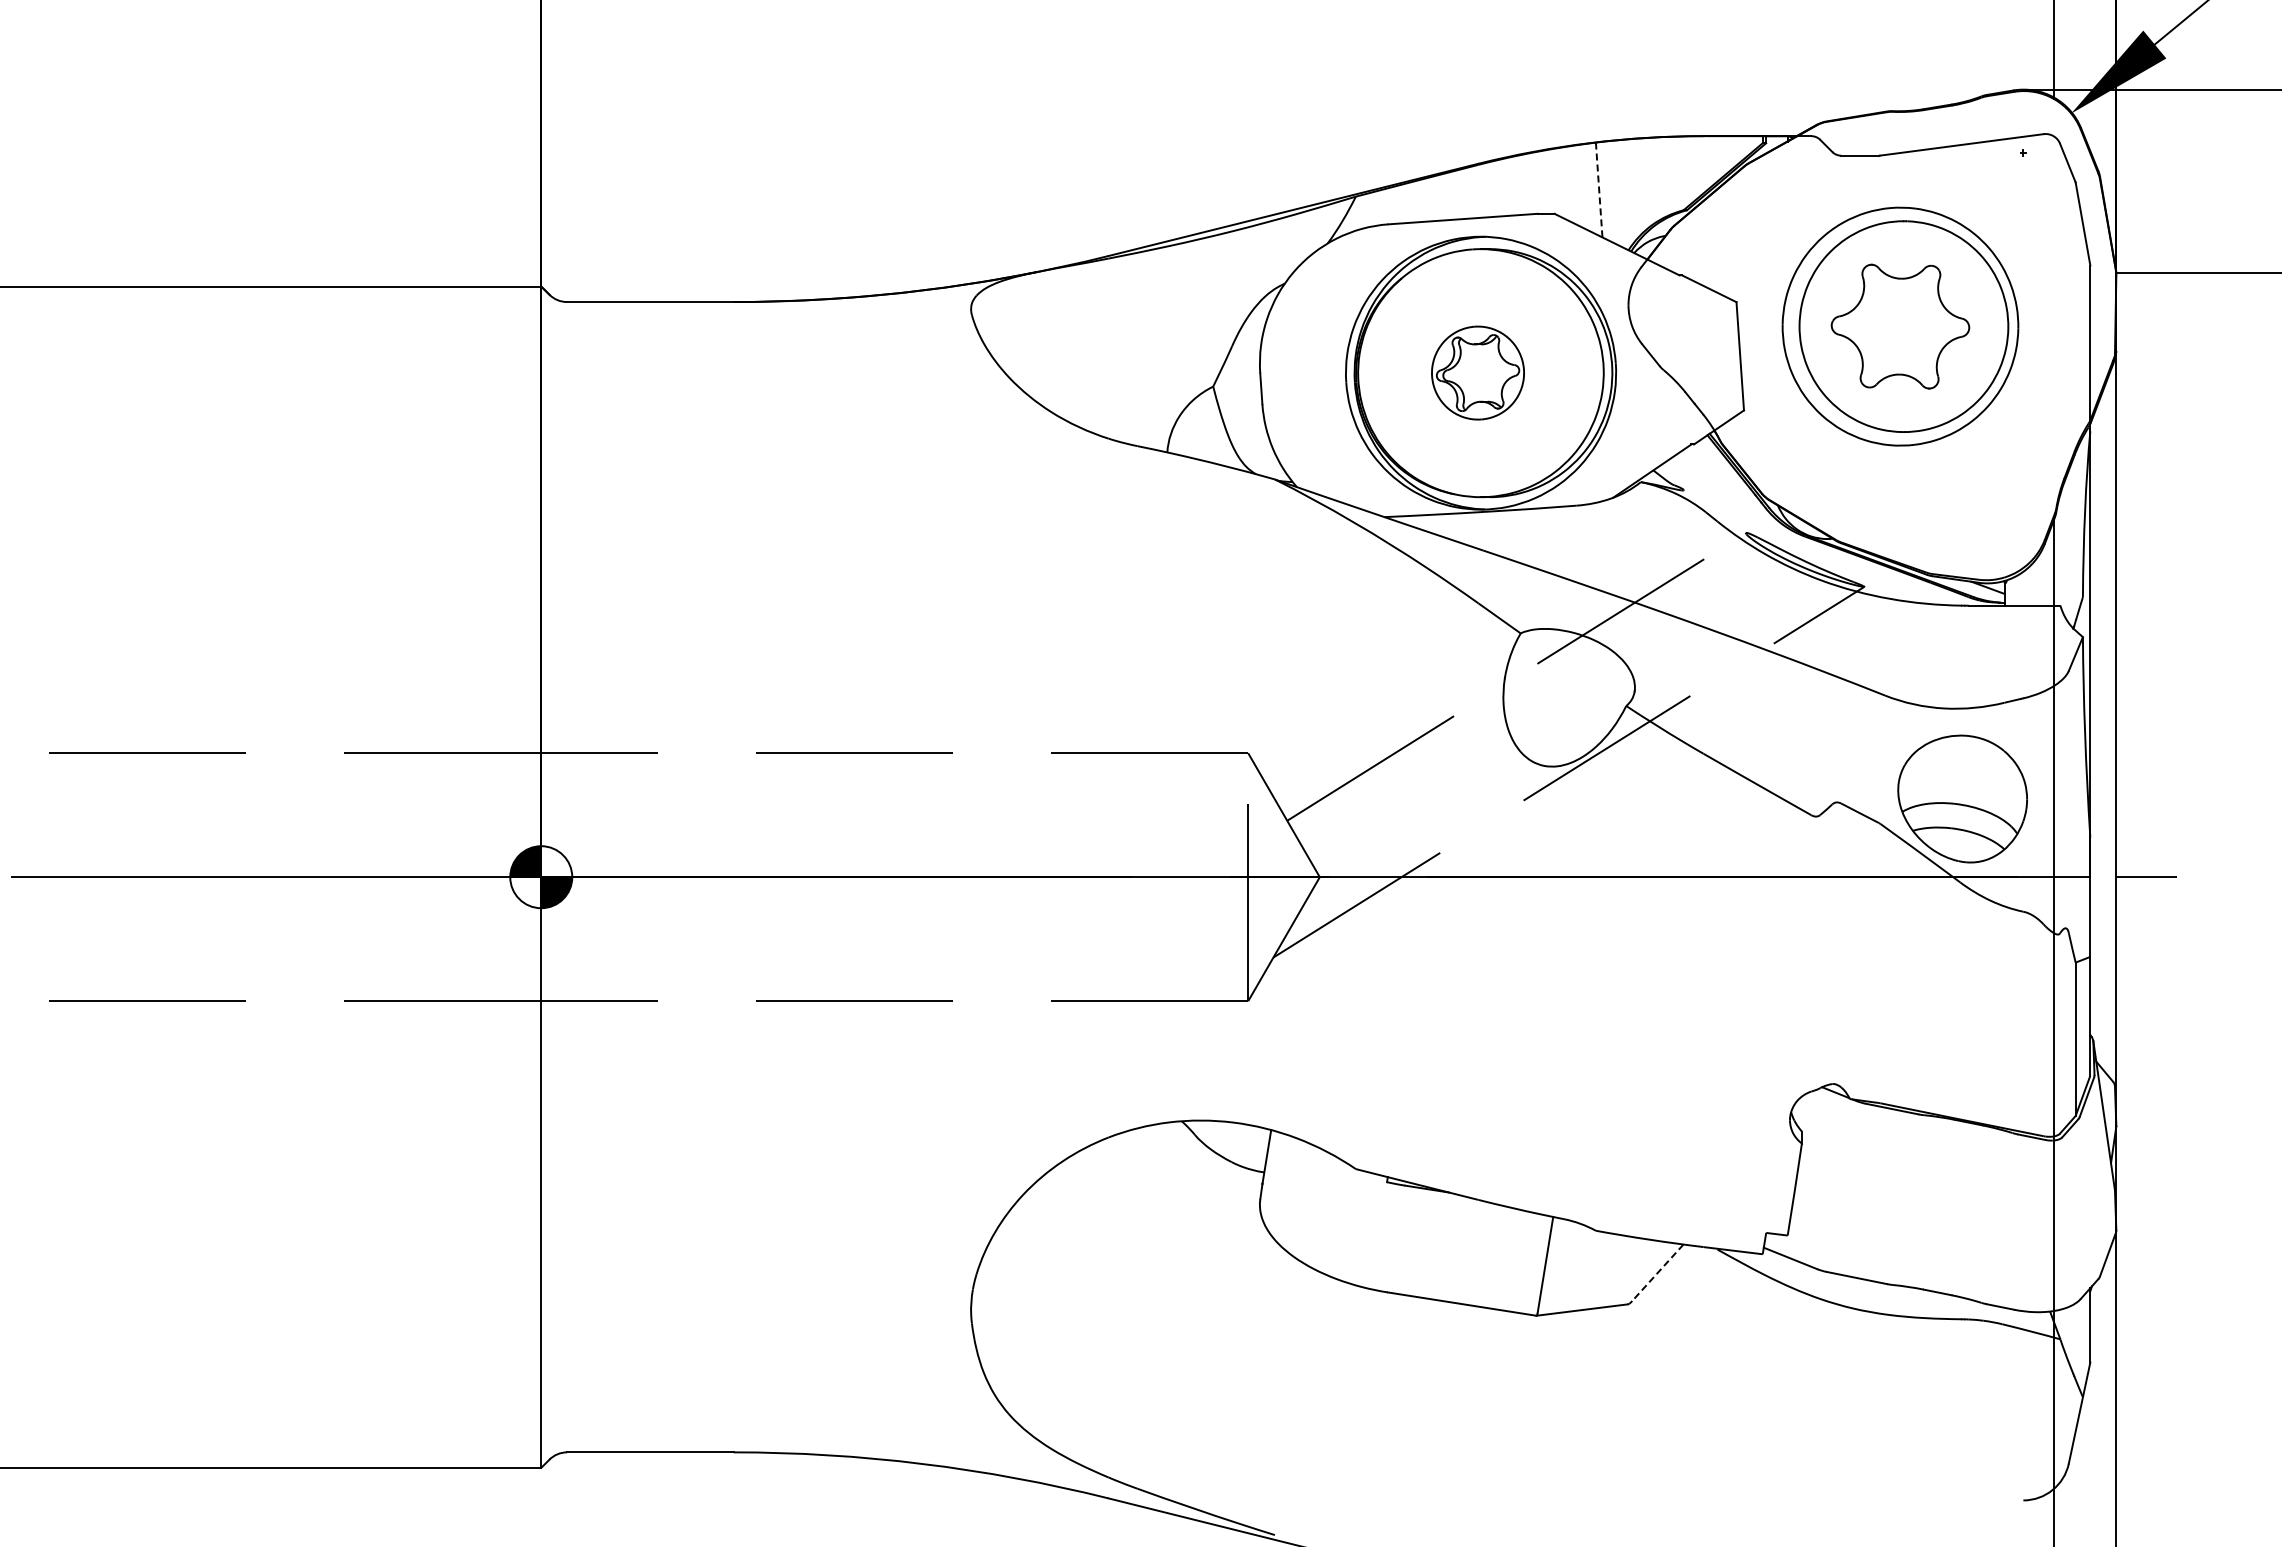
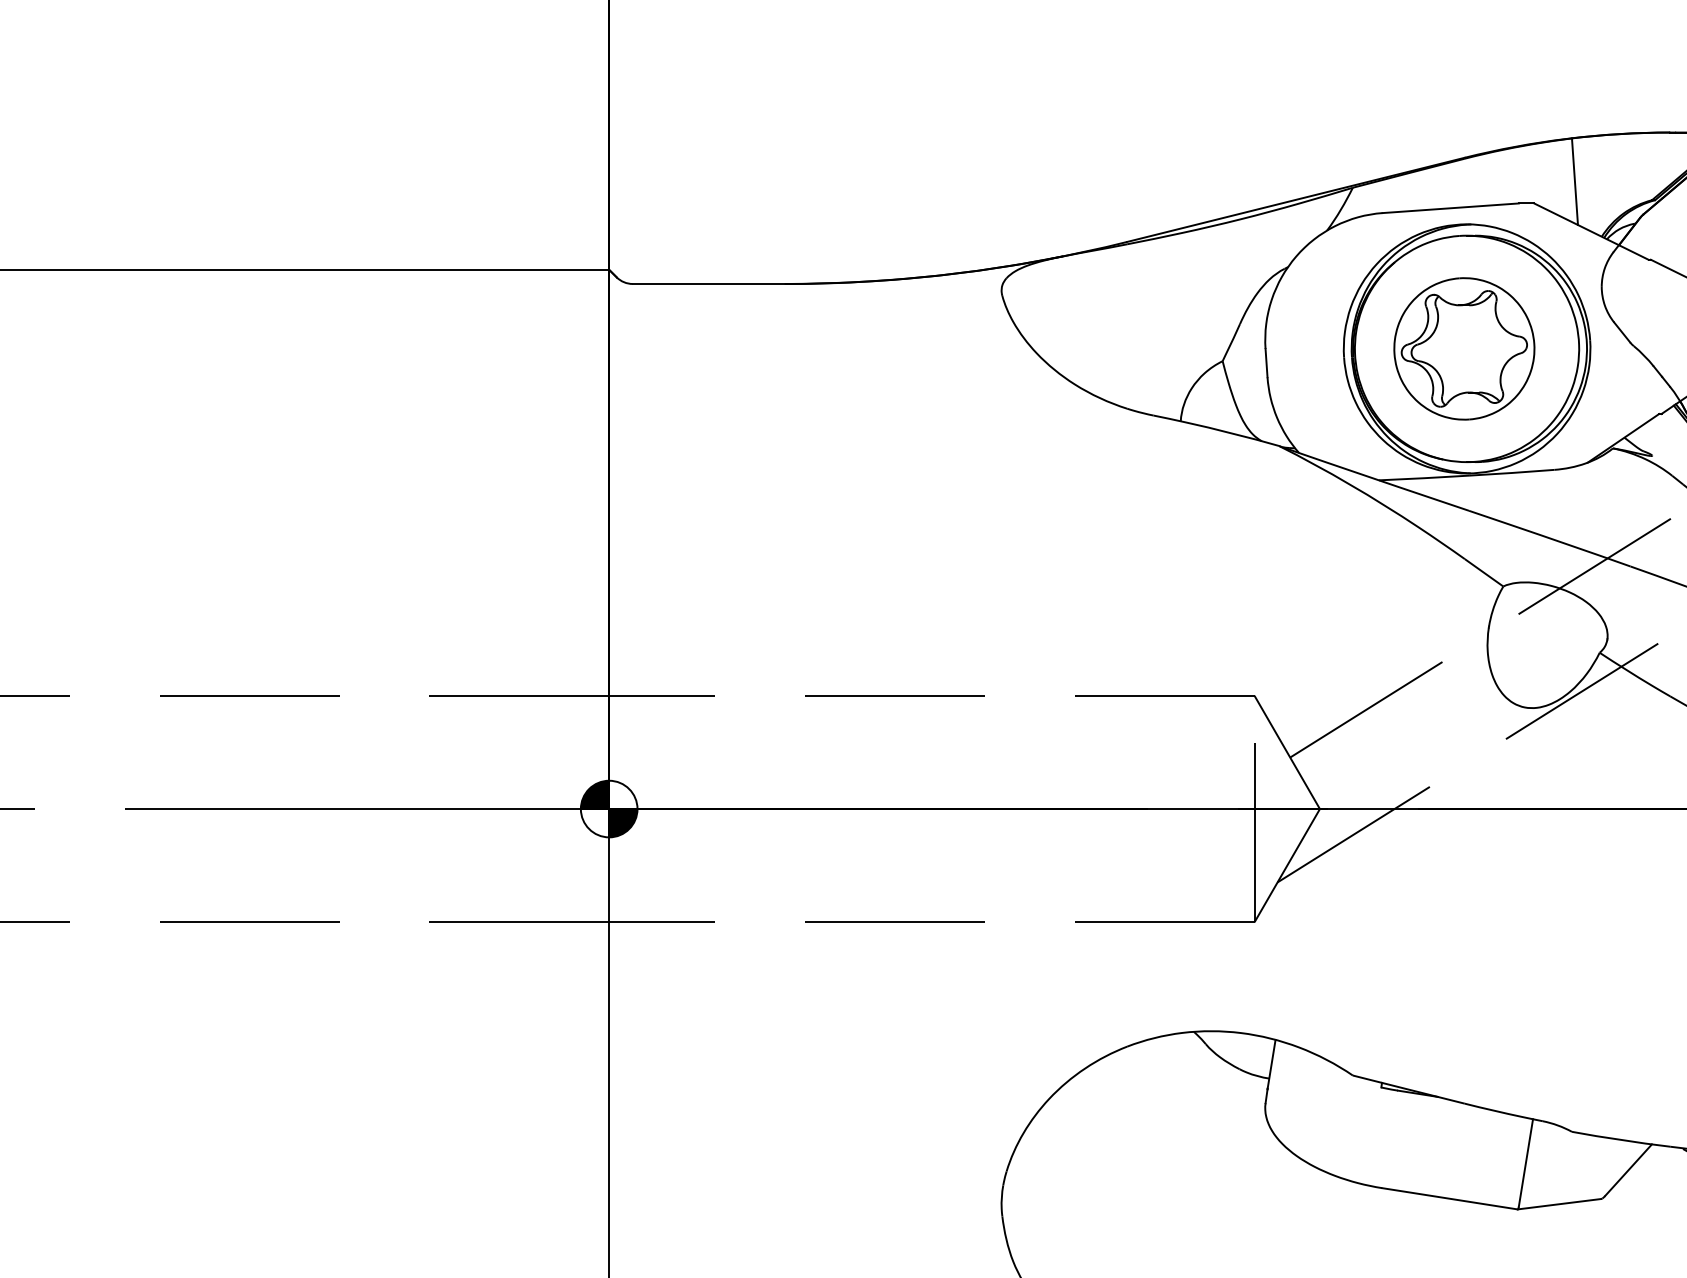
line: (1599, 190) -> (1575, 182), dashed -> solid
part: (1477, 372) -> (1463, 348), size x1.67
line: (1657, 1273) -> (1628, 1170), dashed -> solid

